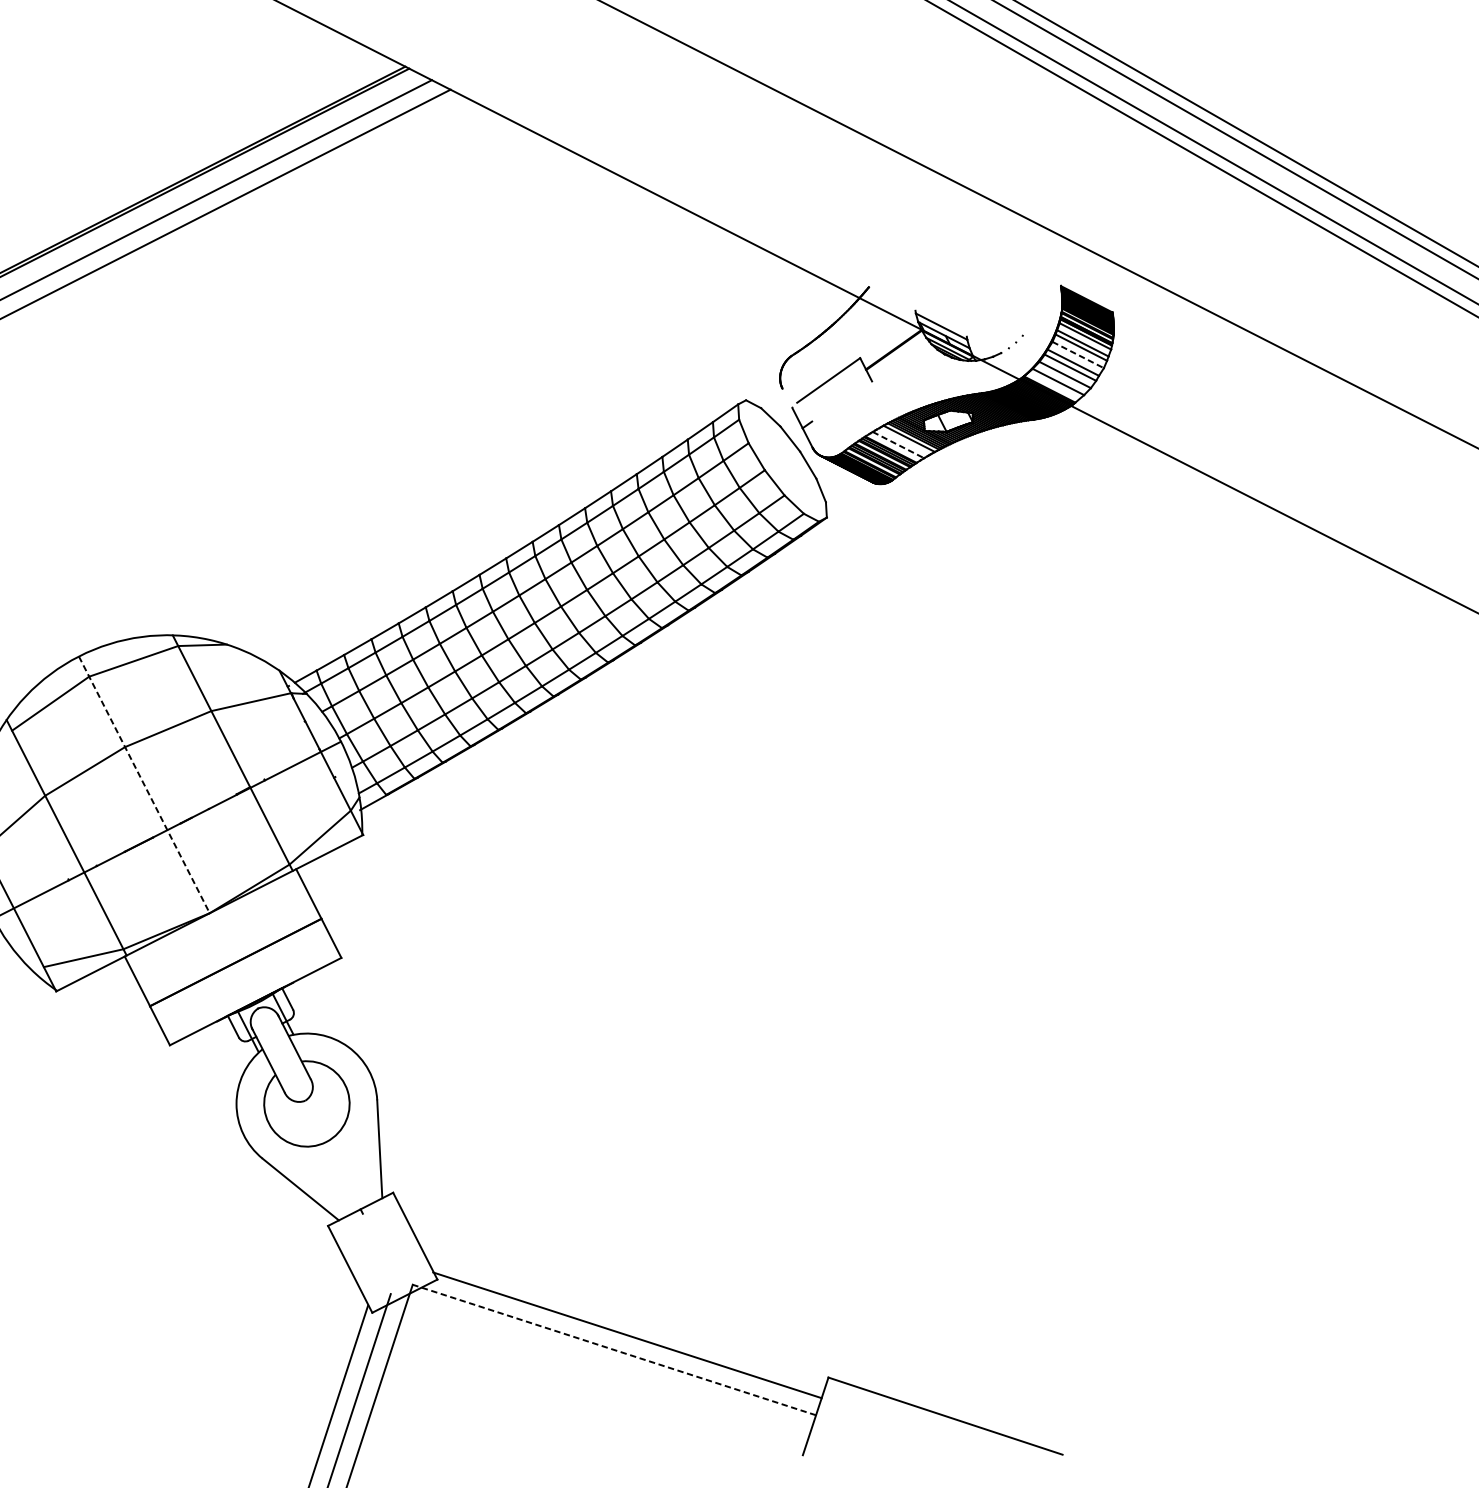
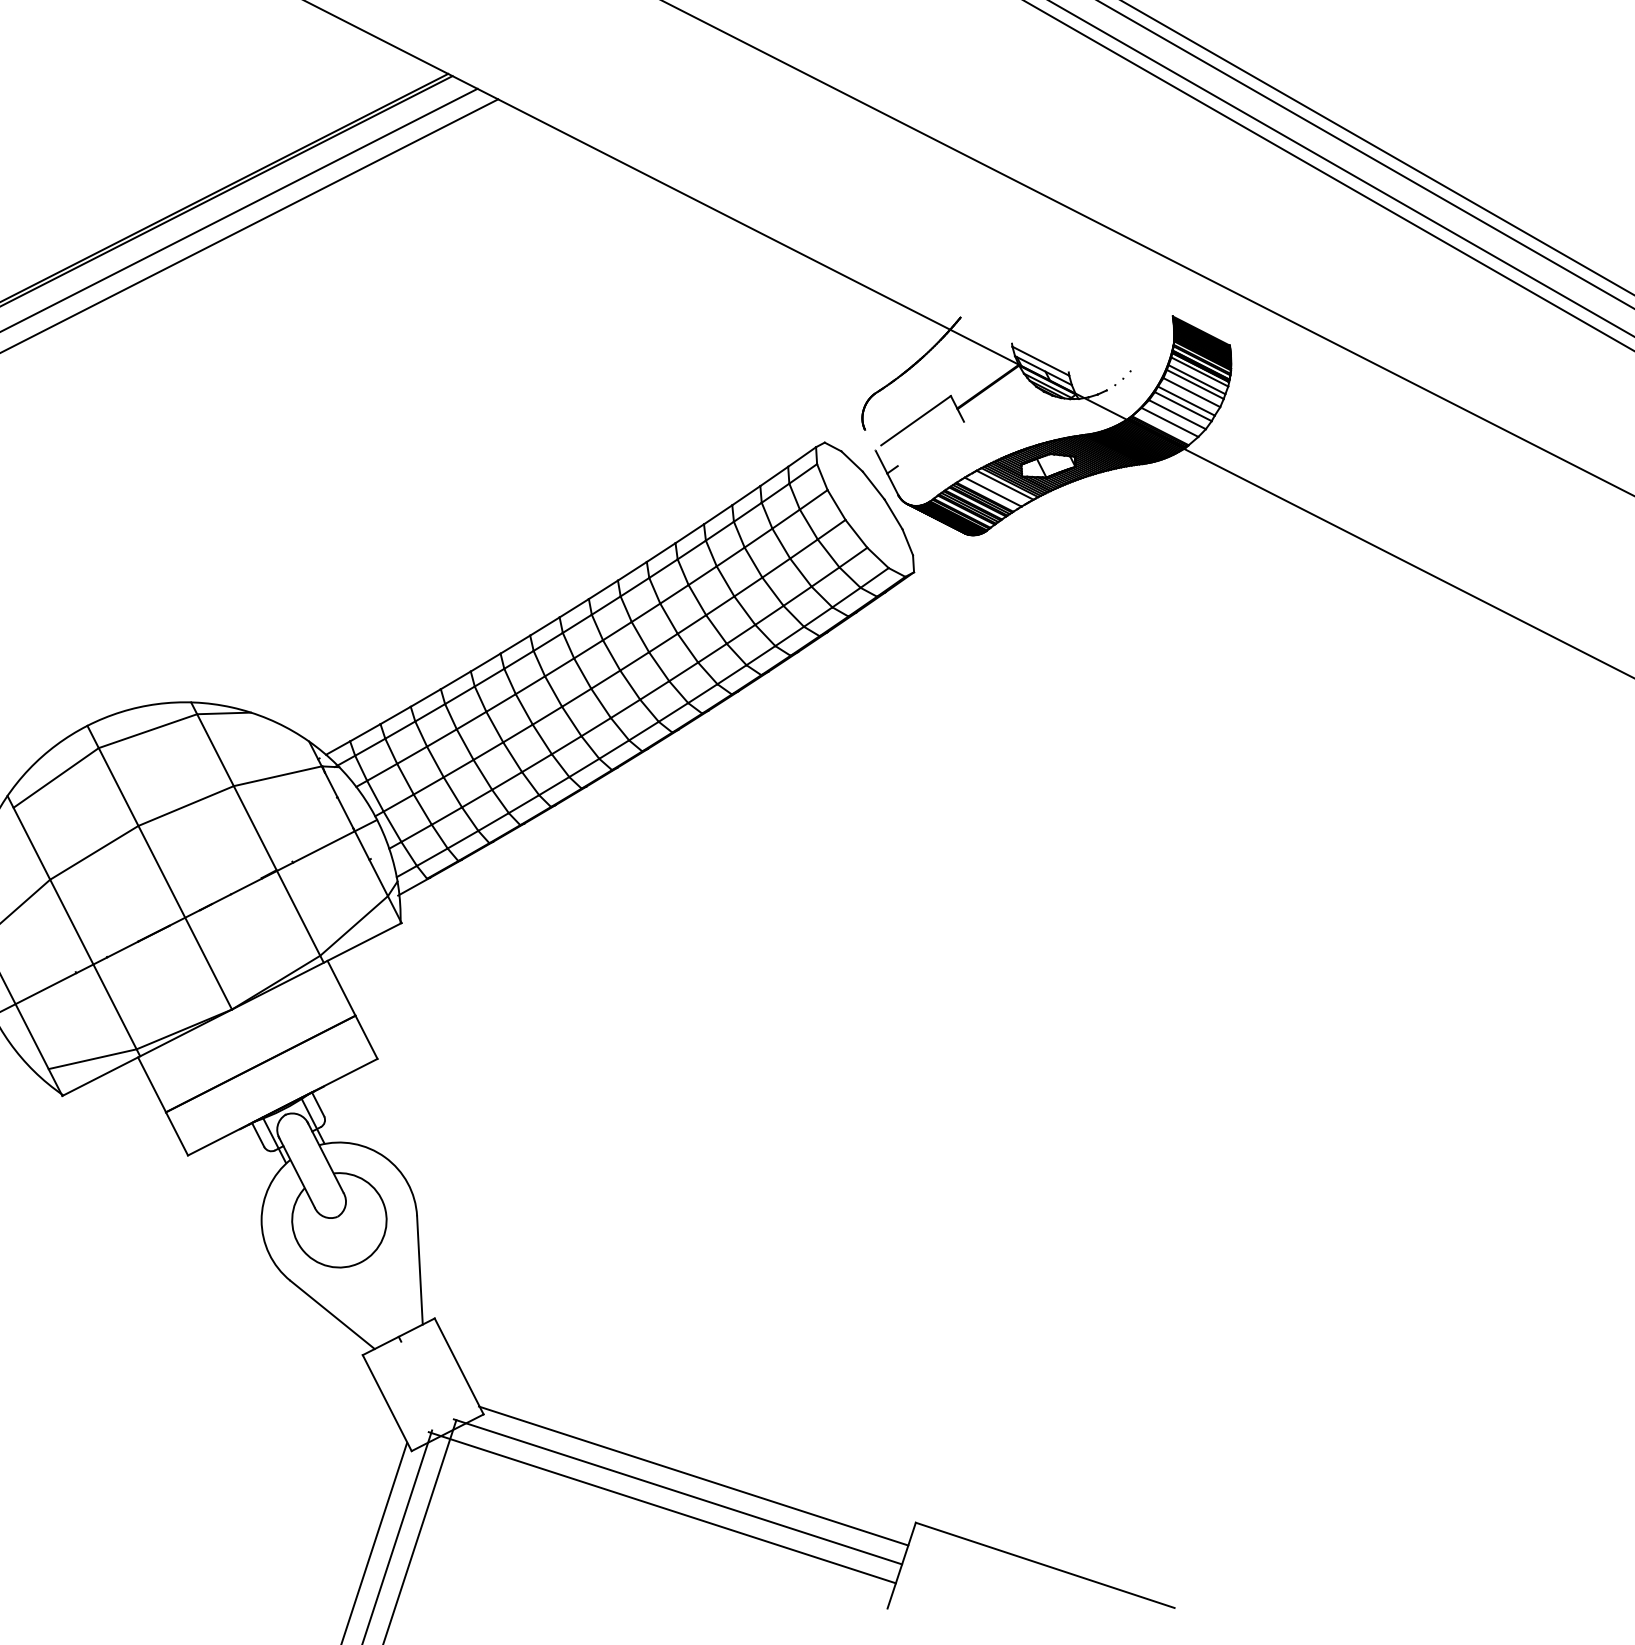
line: (1077, 354) -> (1191, 392), dashed -> solid
line: (898, 445) -> (993, 492), dashed -> solid
line: (144, 785) -> (159, 868), dashed -> solid
line: (613, 1349) -> (678, 1491), dashed -> solid
line: (598, 1363) -> (661, 1507), added

